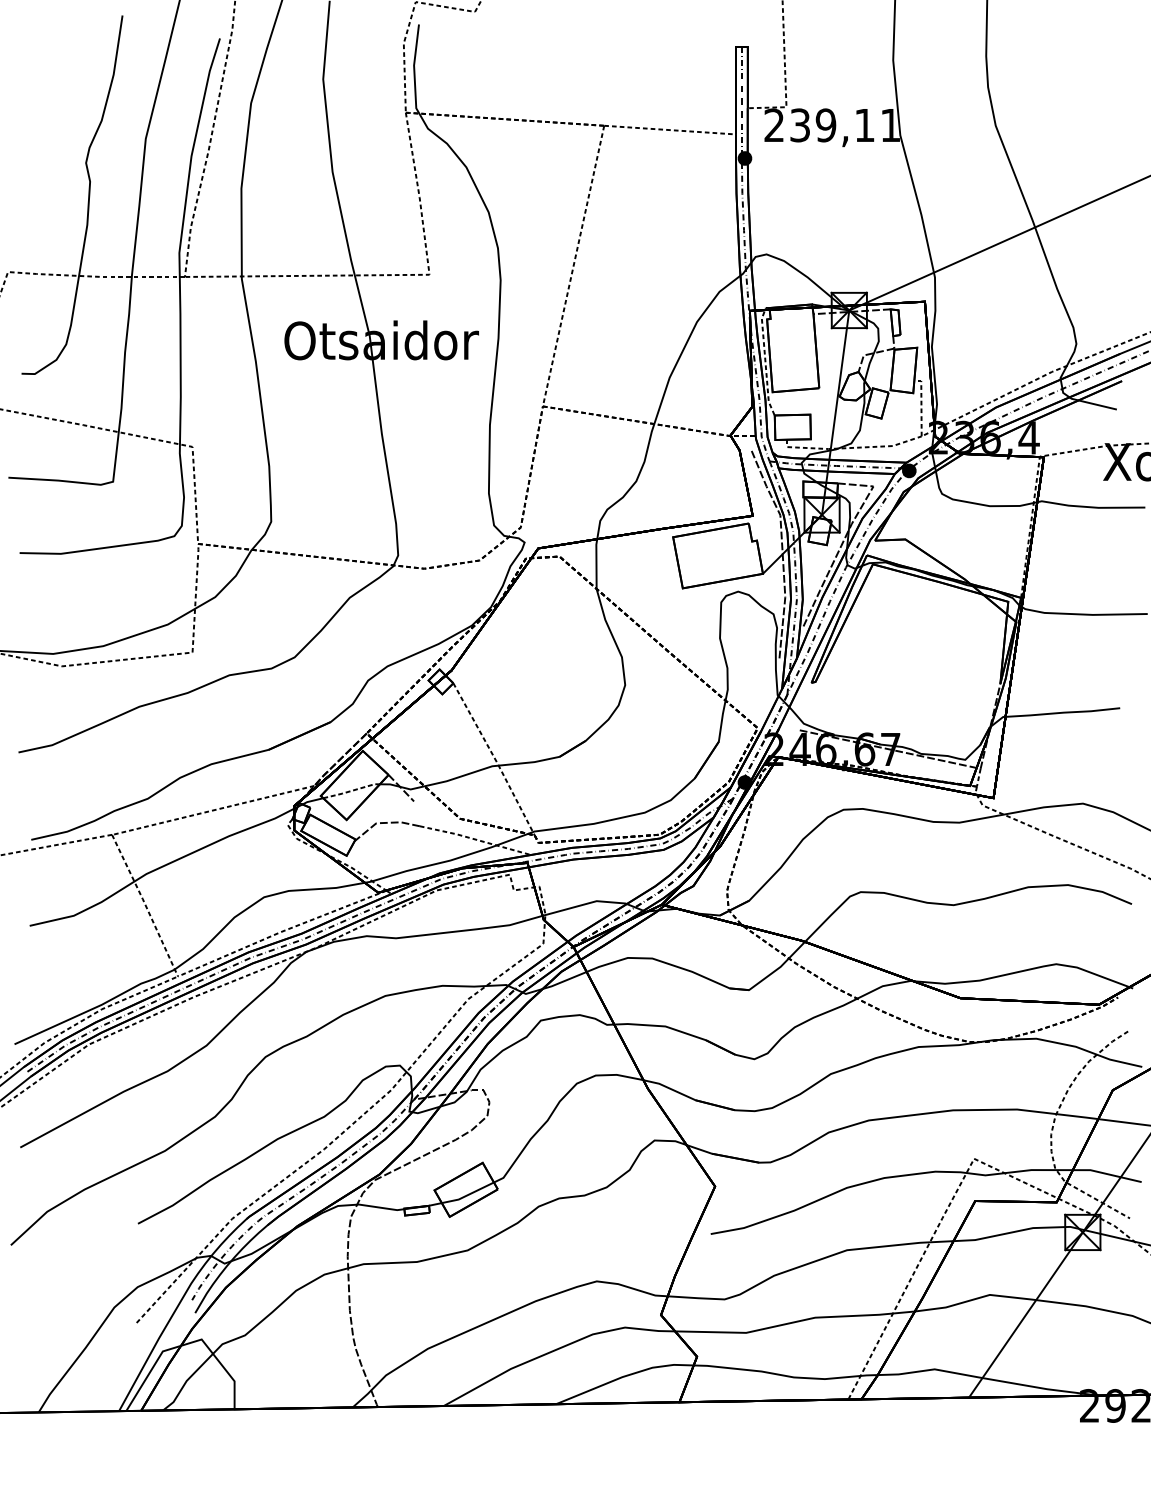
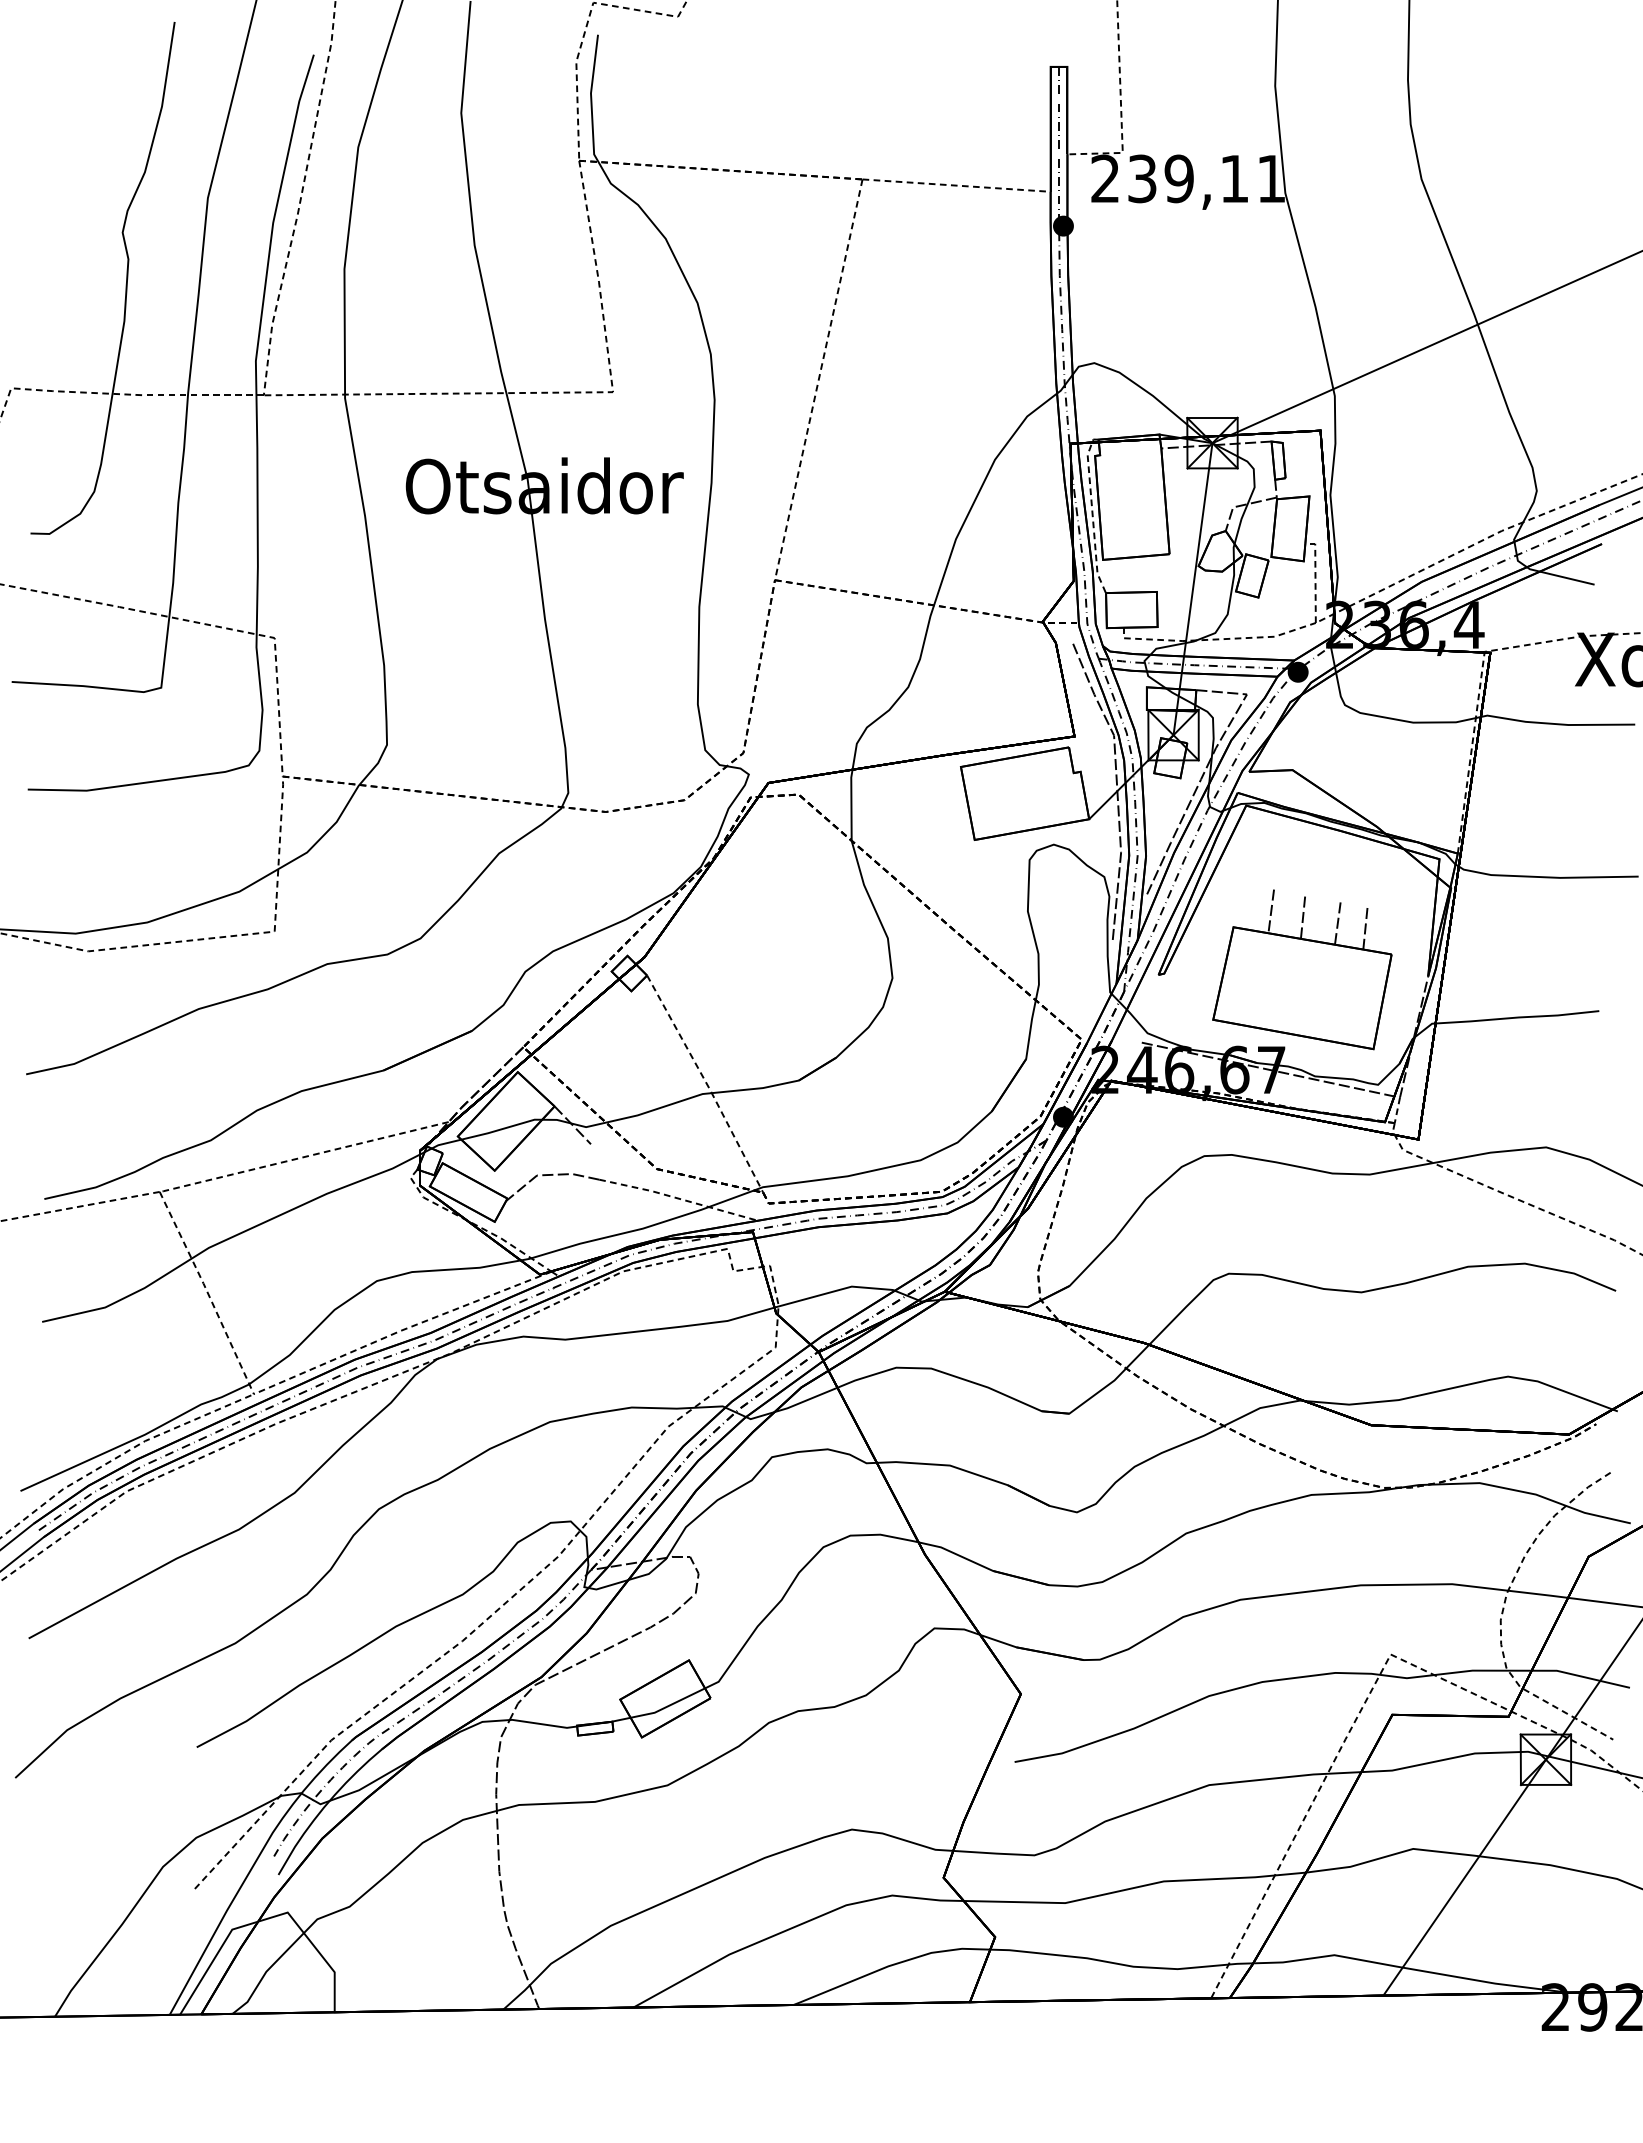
part: (912, 679) -> (1302, 969), added
line: (352, 791) -> (502, 1129), dashed -> solid

